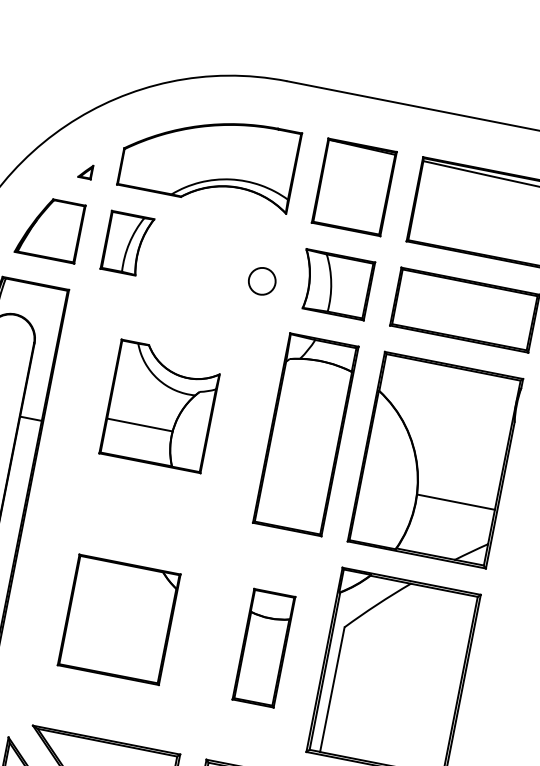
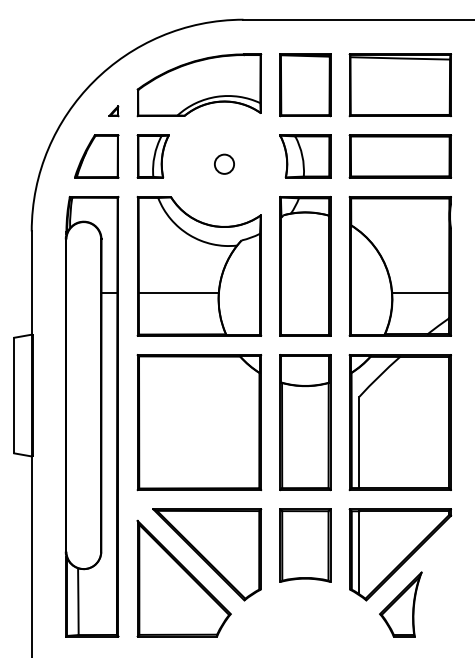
circle: (262, 280) -> (224, 163), moved
part: (161, 406) -> (199, 266), size x1.67
part: (119, 619) -> (199, 422), size x1.67
part: (264, 647) -> (305, 422), size x1.67

